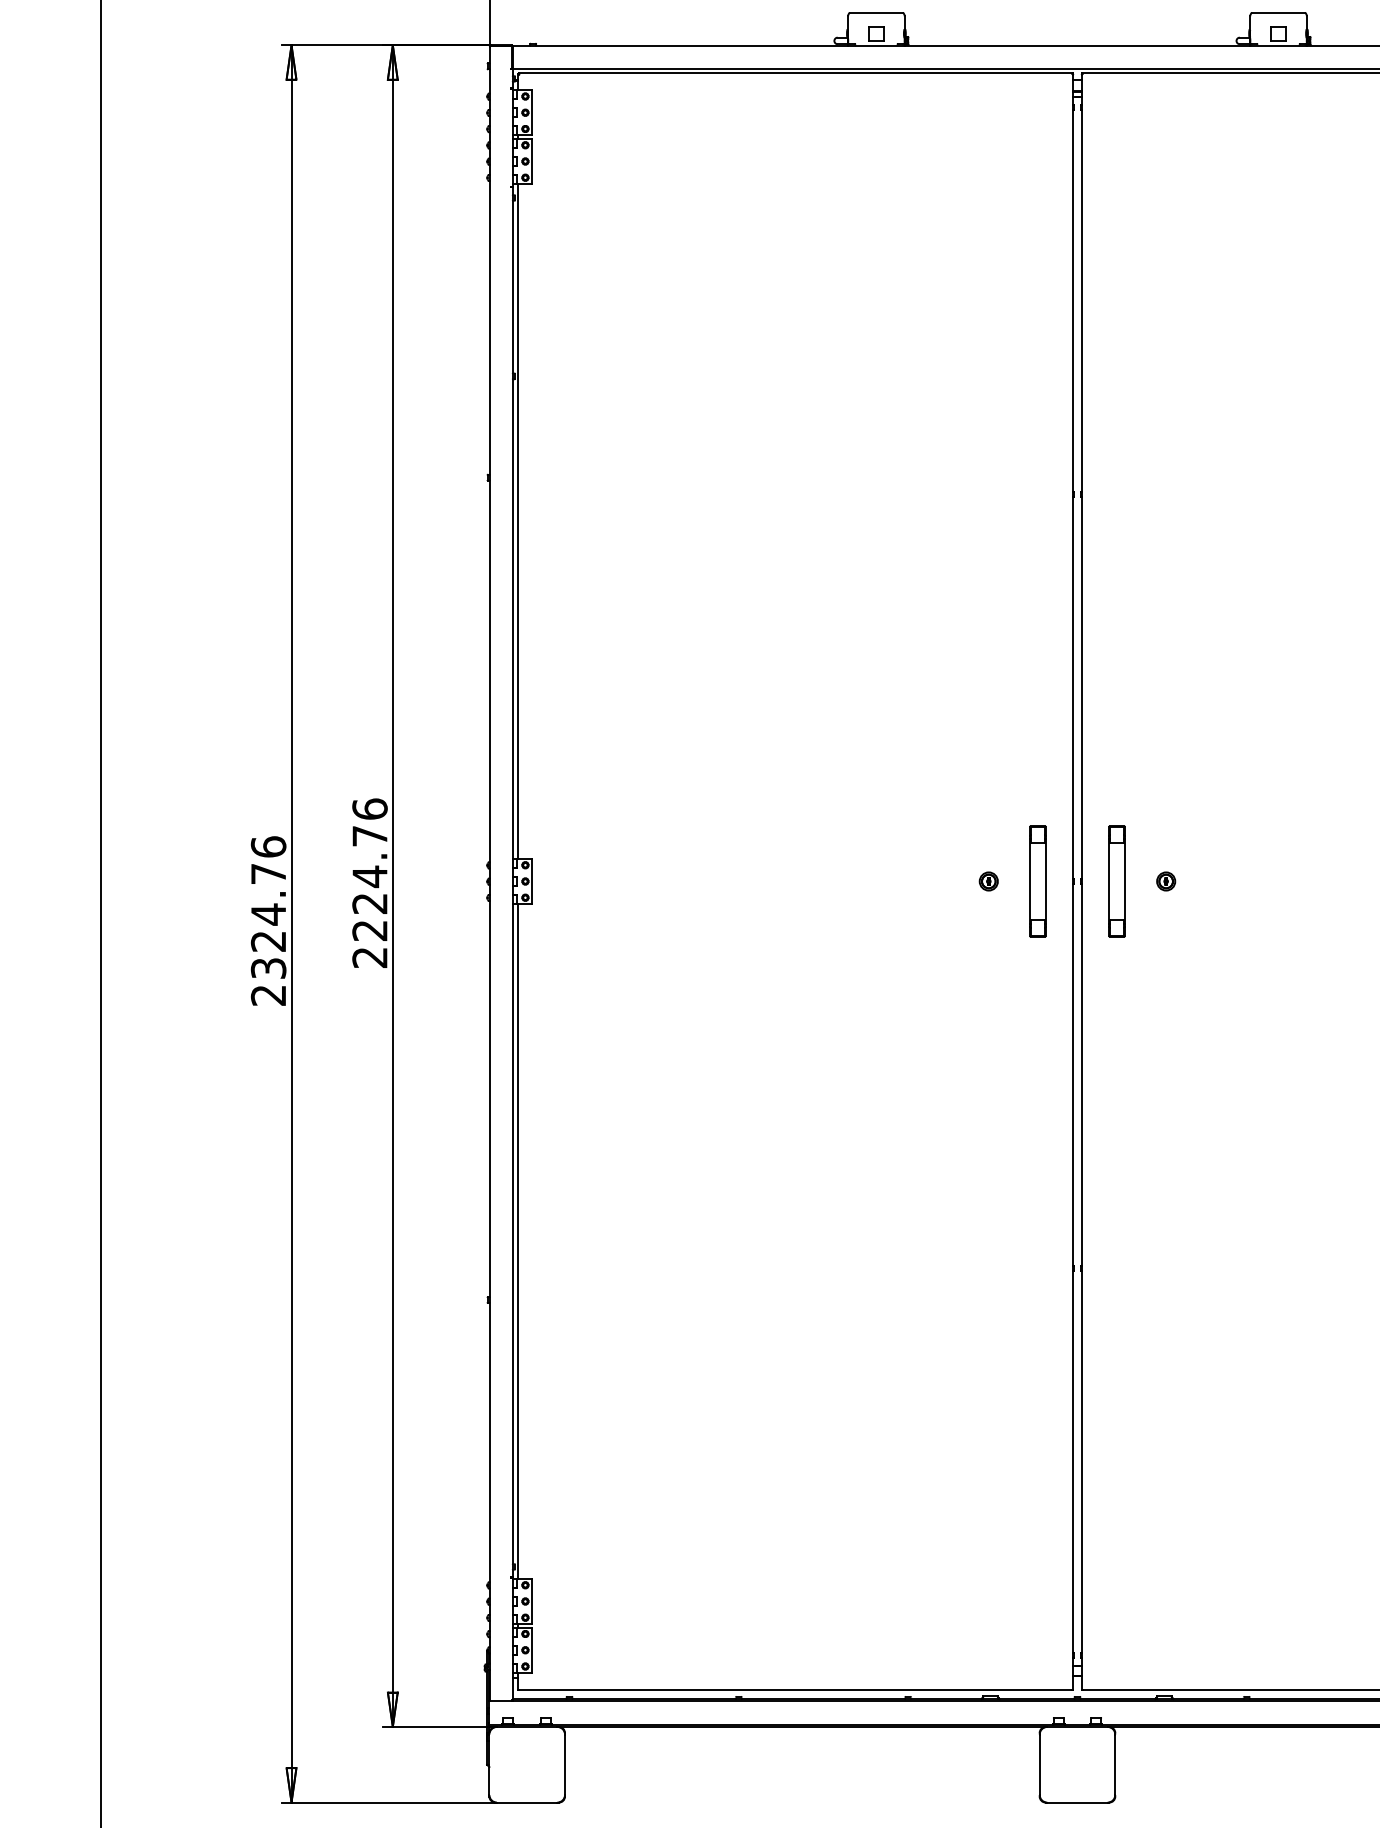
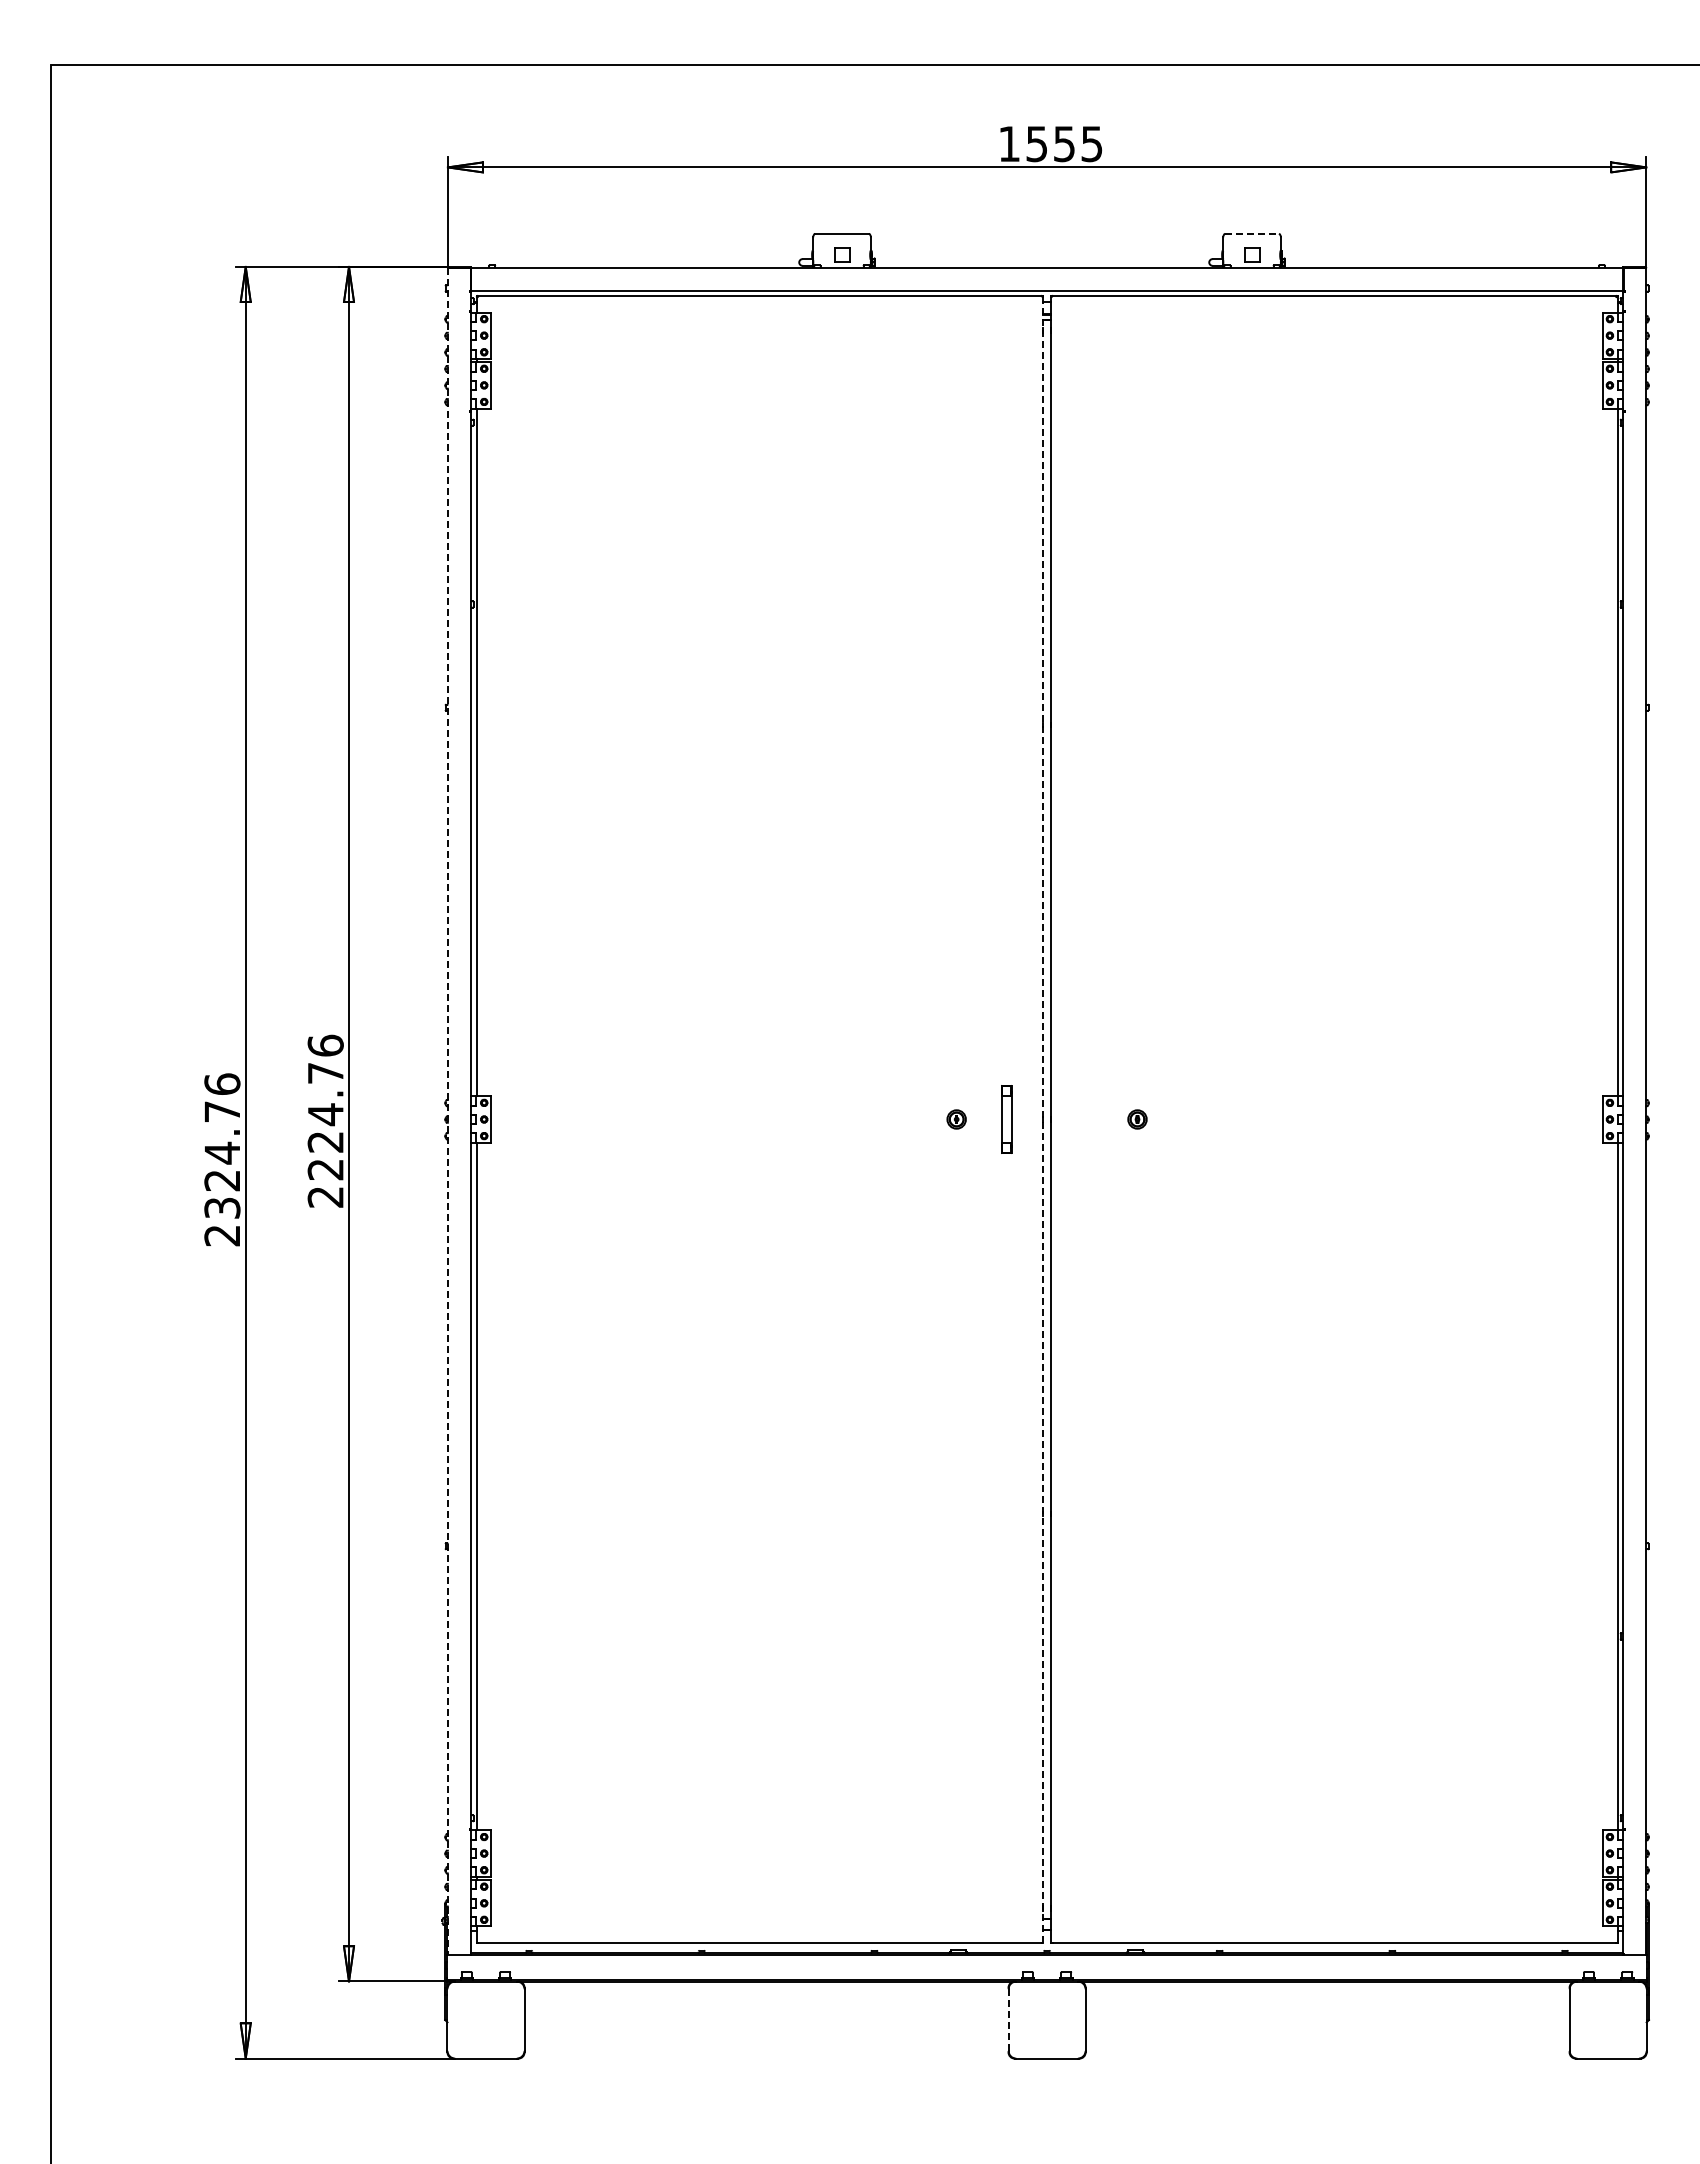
line: (1278, 12) -> (1252, 233), solid -> dashed
line: (489, 873) -> (447, 1111), solid -> dashed
part: (1037, 881) -> (1006, 1119), size x0.6
line: (1072, 881) -> (1042, 1119), solid -> dashed
part: (1117, 881) -> (1087, 1119), removed
line: (1039, 1765) -> (1008, 2020), solid -> dashed

